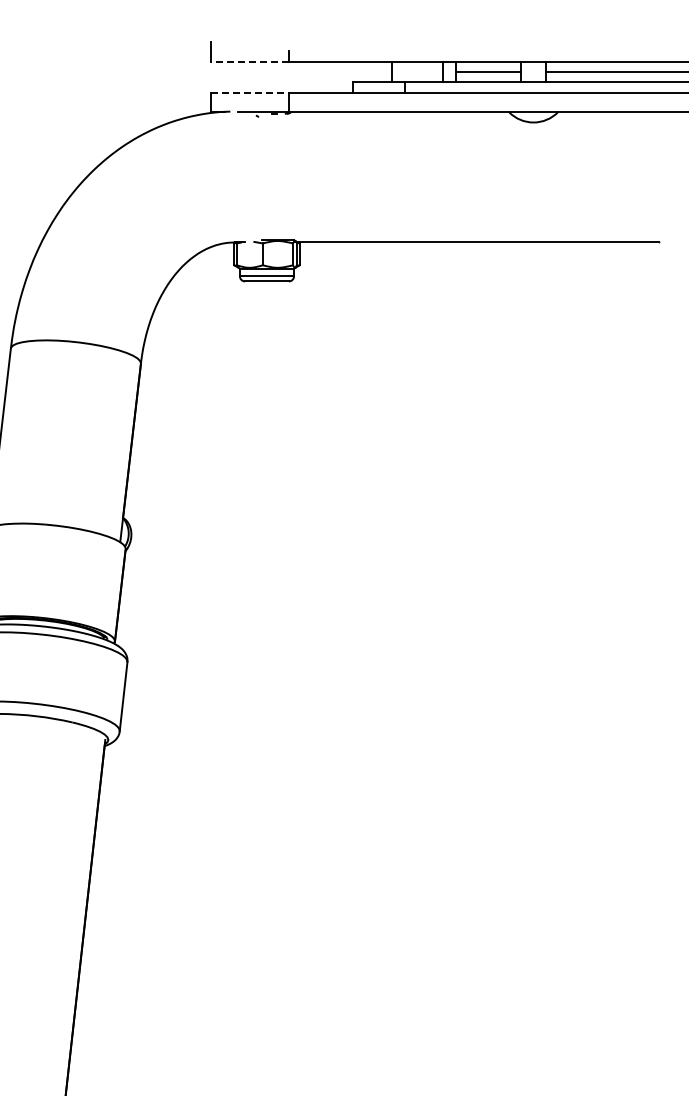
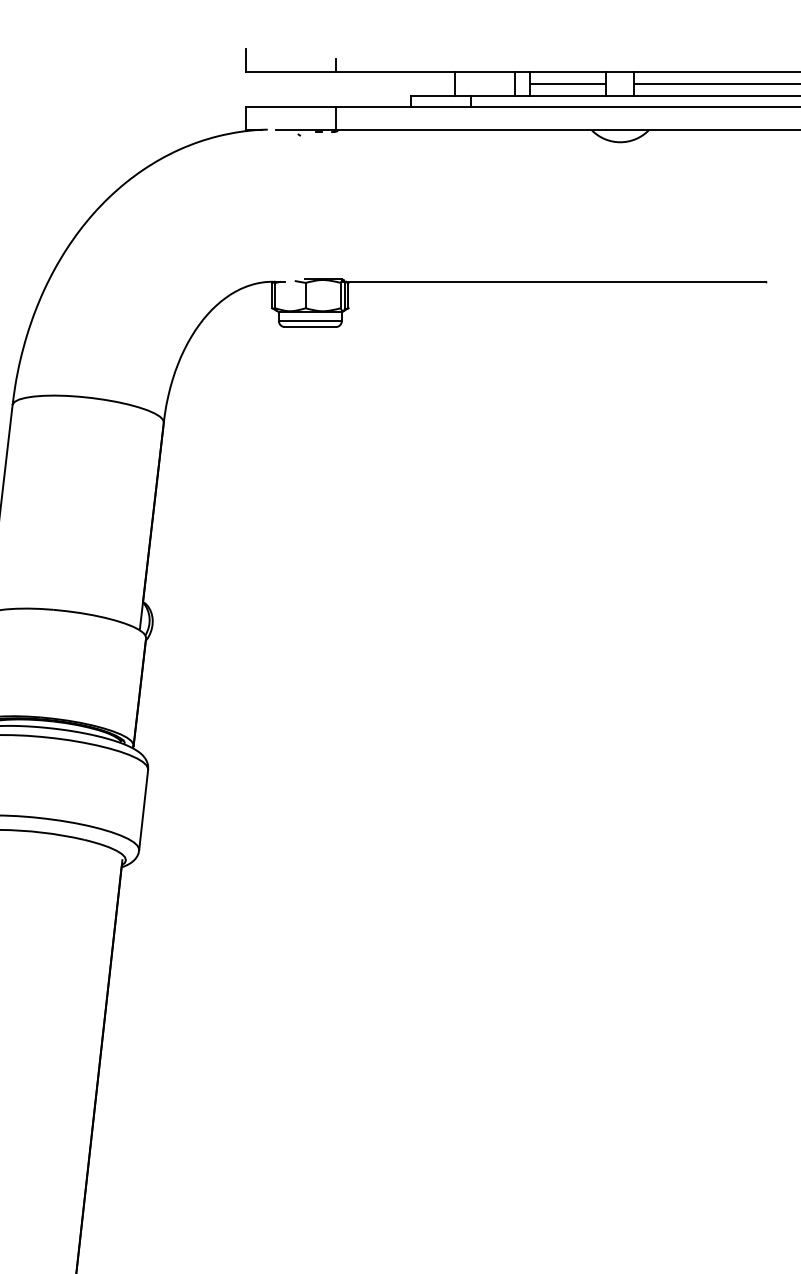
line: (250, 61) -> (291, 71), dashed -> solid
line: (250, 92) -> (291, 107), dashed -> solid

